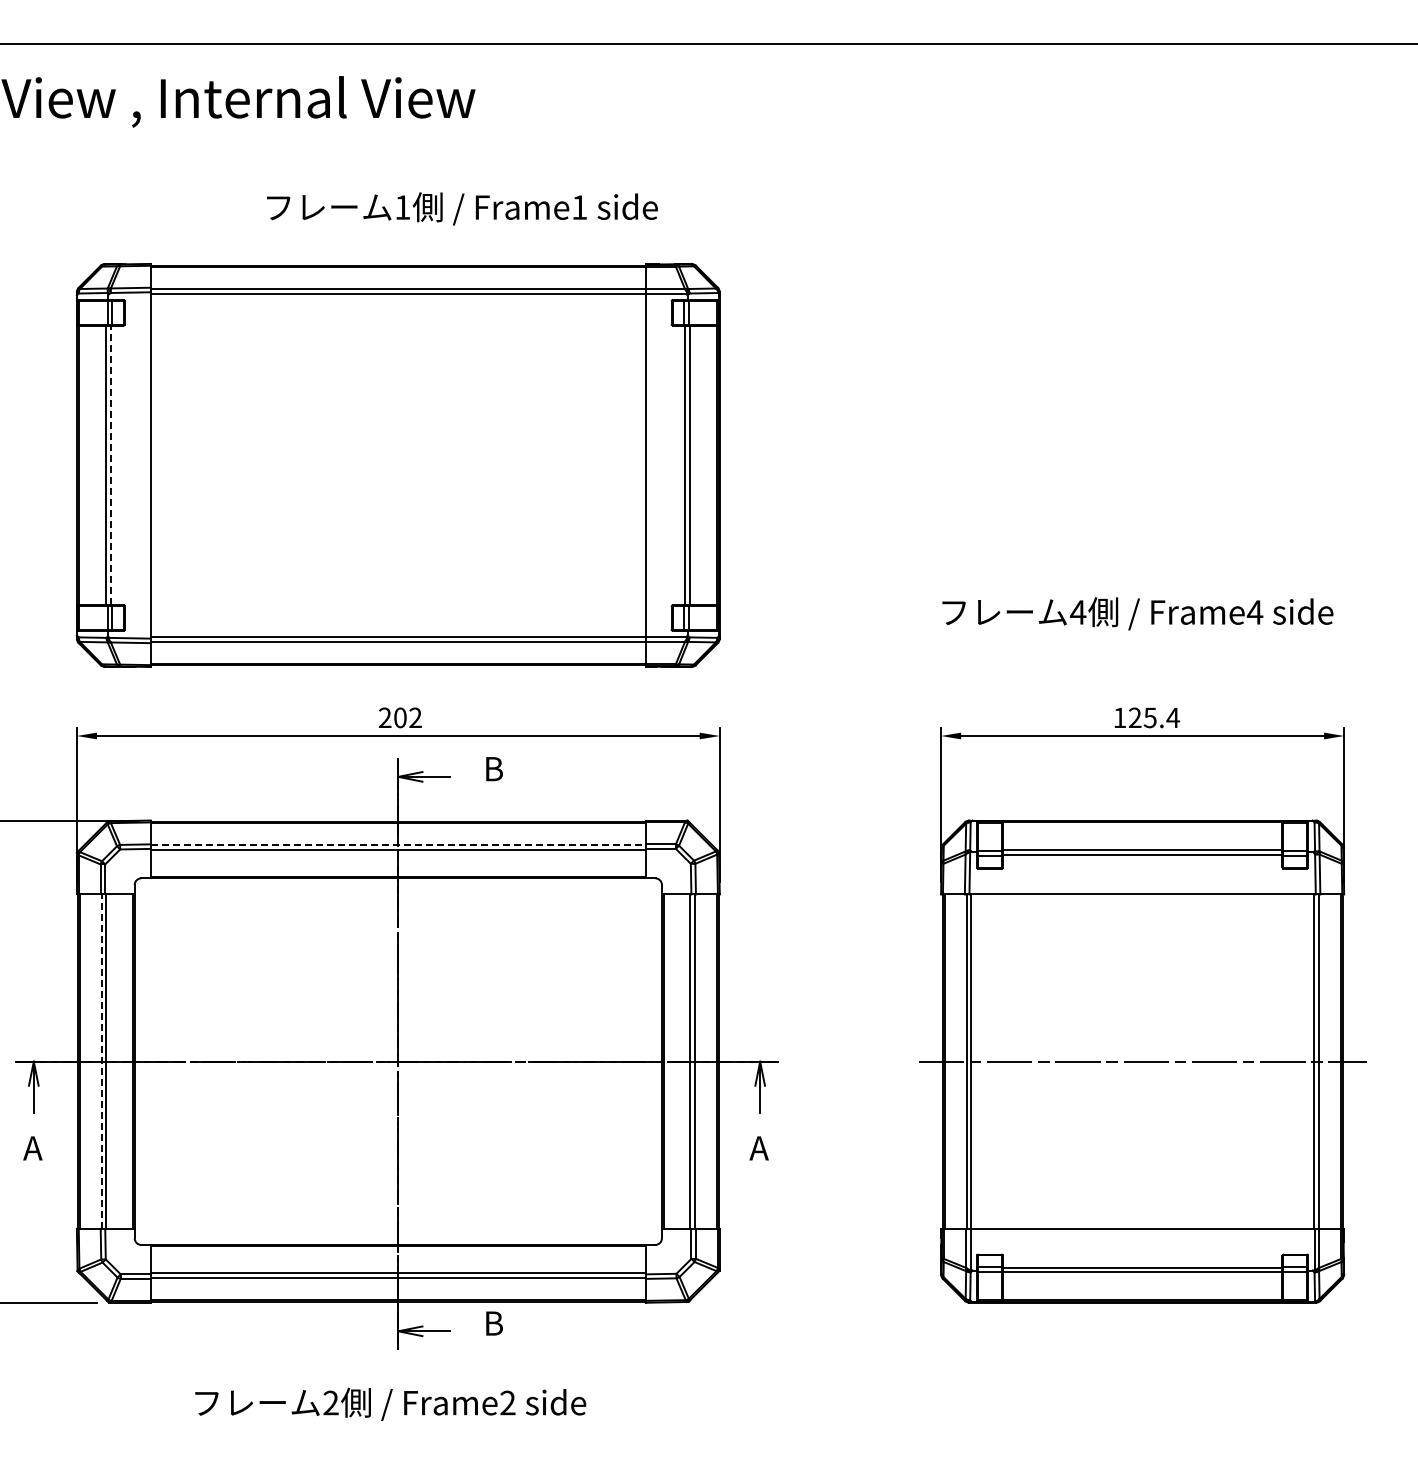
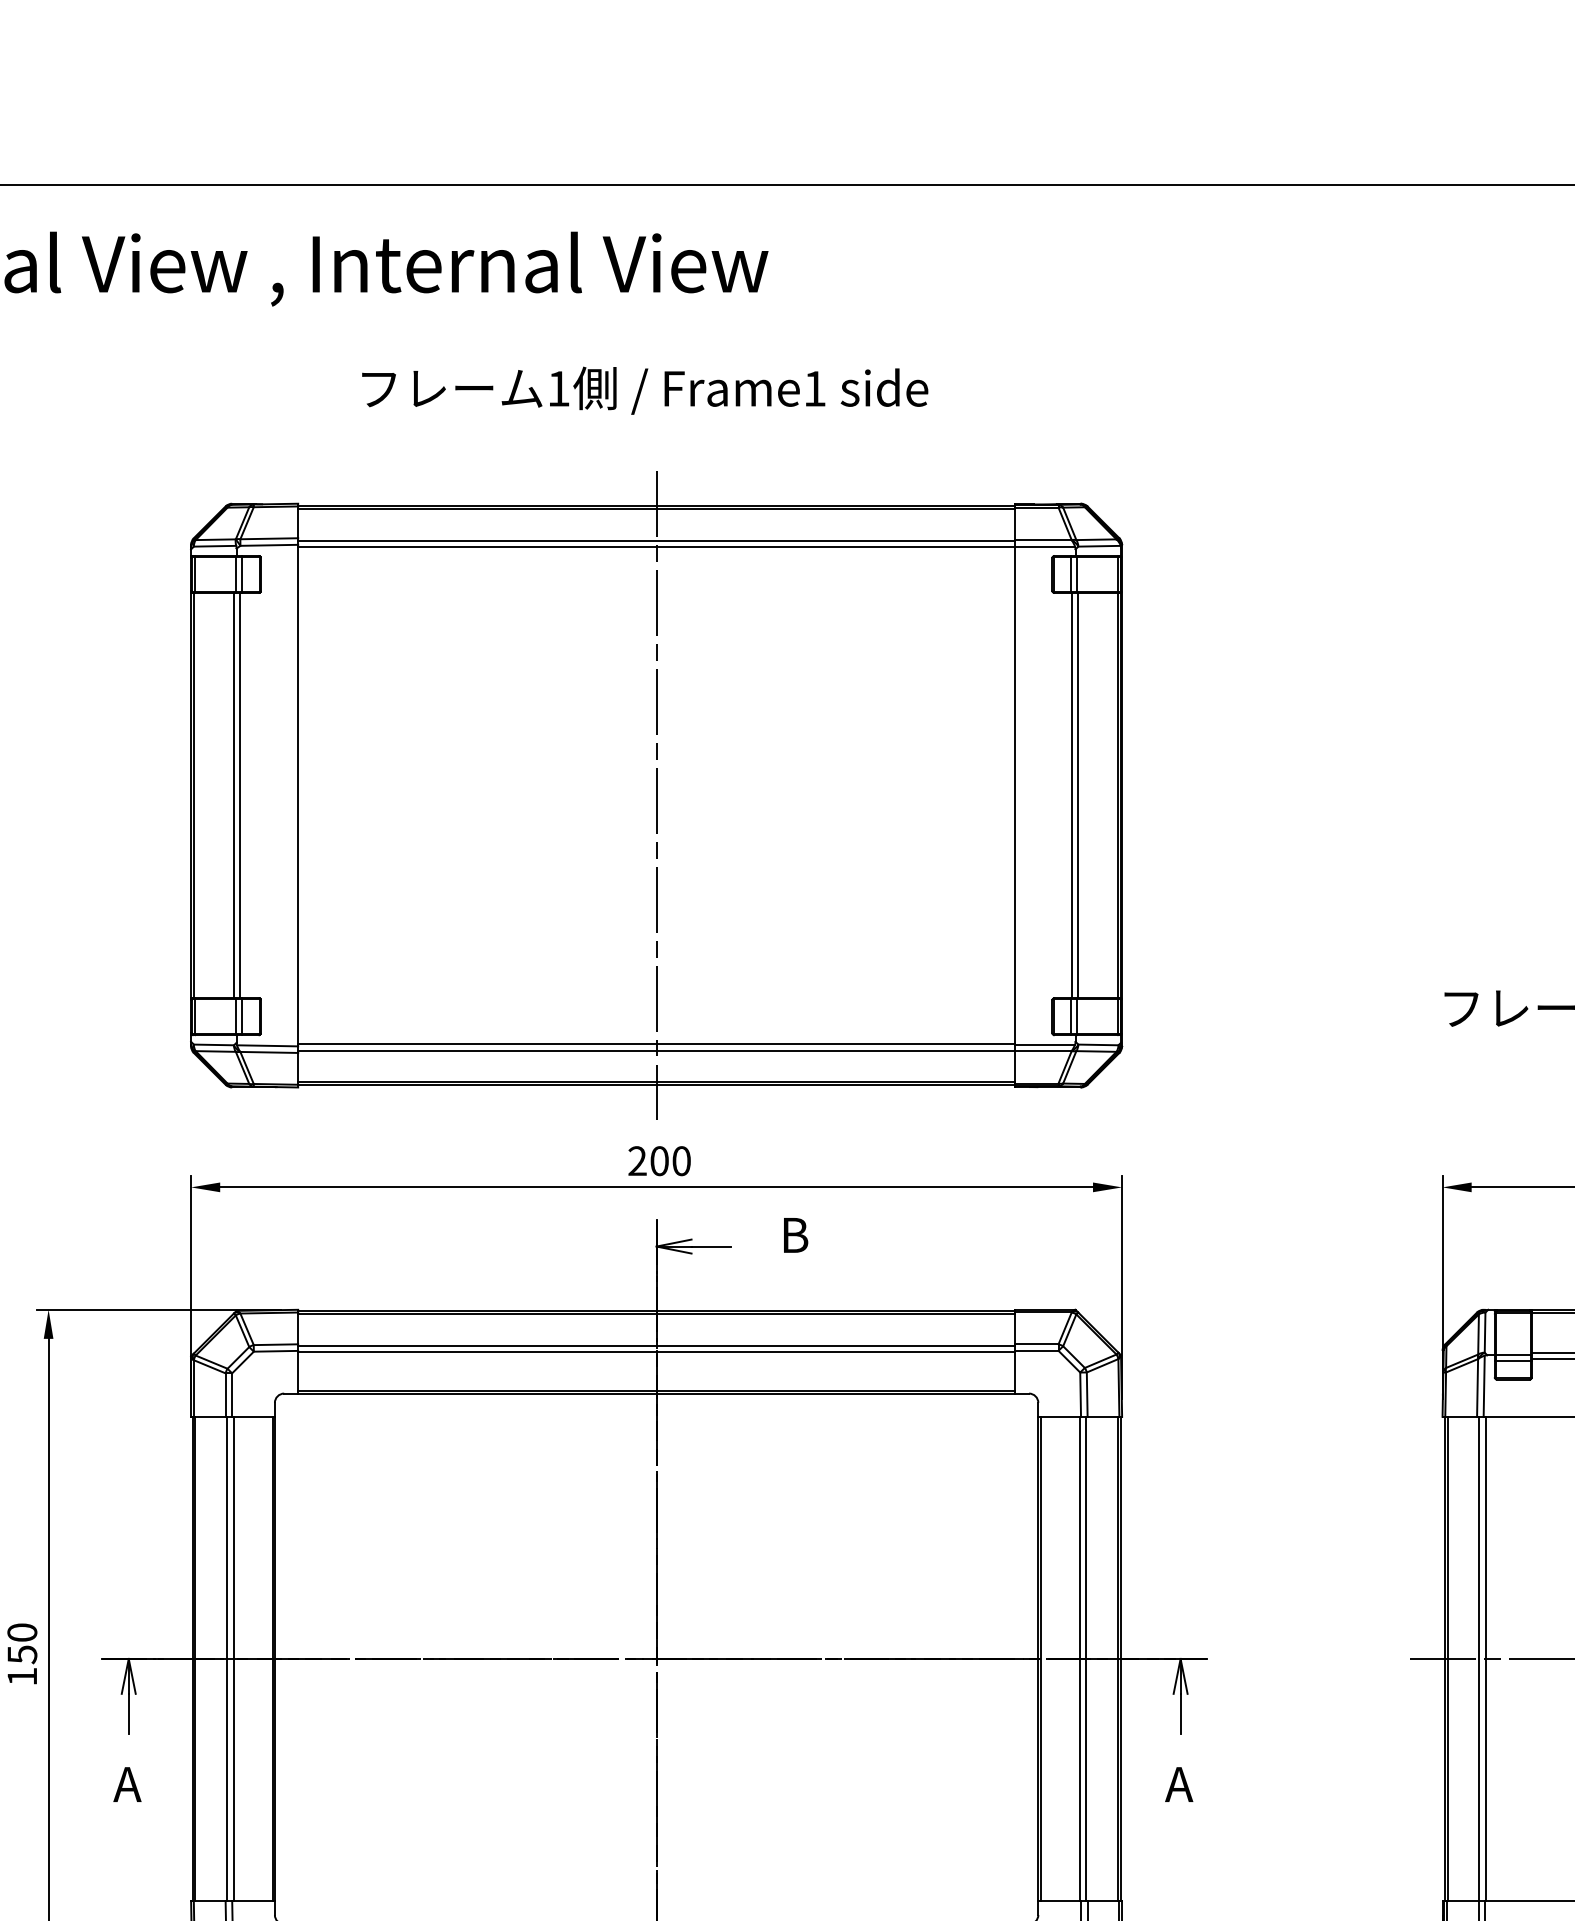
text: (462, 208) -> (645, 390), moved
line: (110, 465) -> (239, 795), dashed -> solid
line: (398, 465) -> (656, 795), added
text: (415, 717) -> (681, 1160), 202 -> 200
line: (398, 845) -> (656, 1345), dashed -> solid
line: (101, 1061) -> (226, 1658), dashed -> solid

